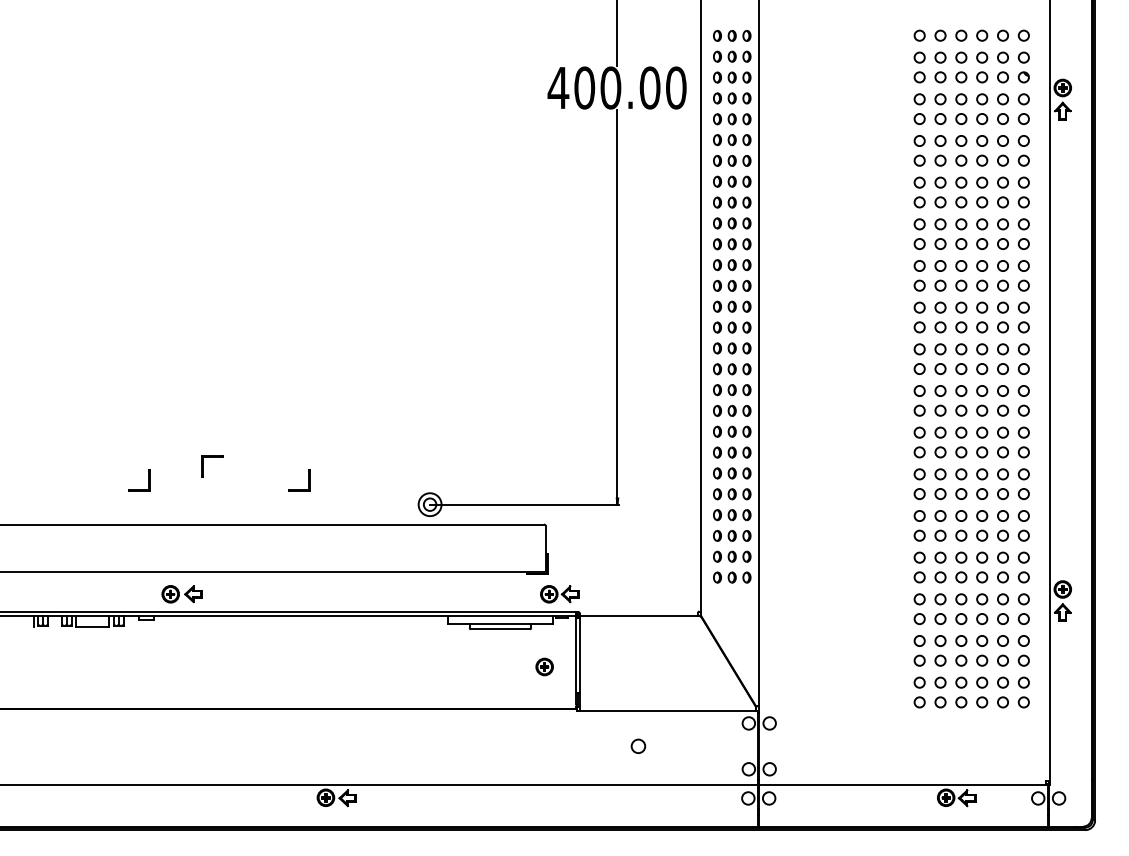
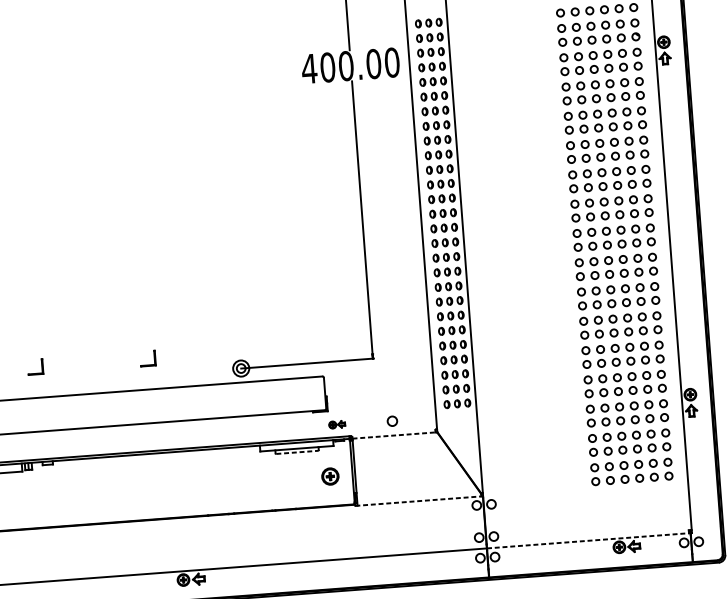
part: (212, 457) -> (85, 346), removed
part: (181, 594) -> (71, 444), removed
part: (559, 594) -> (336, 424), size x0.6
line: (639, 615) -> (394, 435), solid -> dashed
line: (500, 629) -> (297, 452), solid -> dashed
part: (544, 666) -> (330, 476), size x1.4
line: (667, 711) -> (418, 501), solid -> dashed
circle: (638, 745) -> (392, 420), moved
line: (903, 785) -> (588, 540), solid -> dashed

